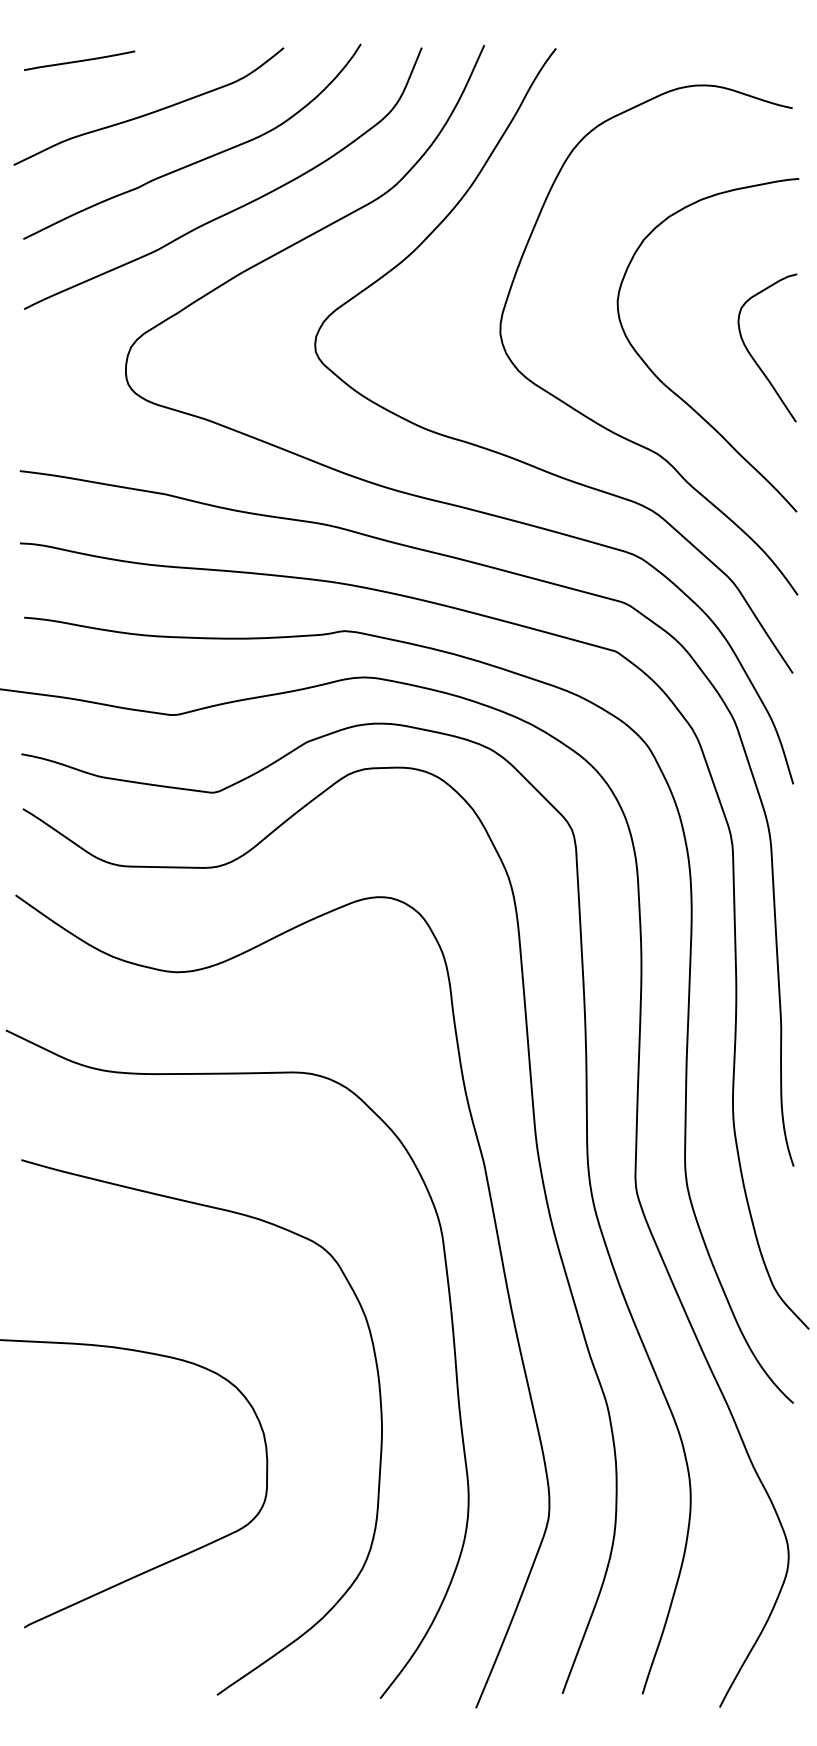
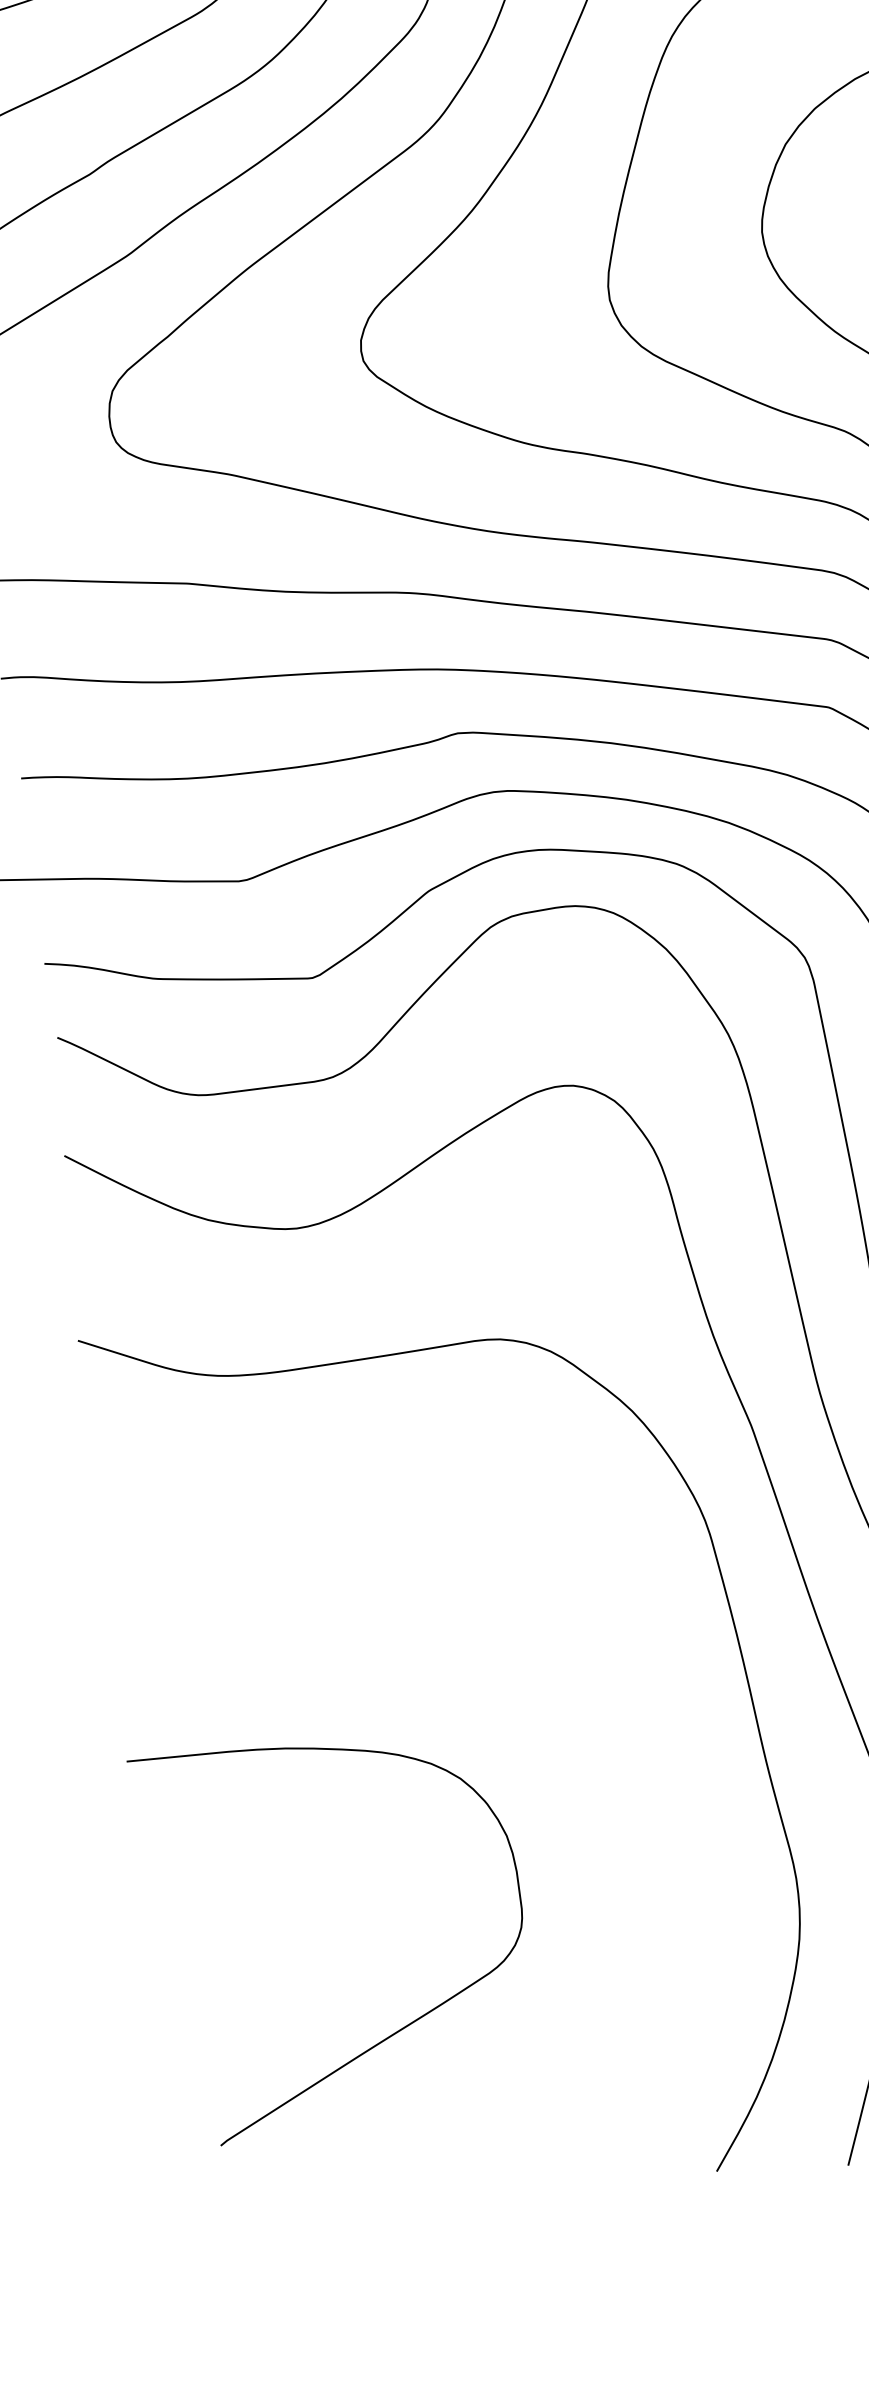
curve: (380, 1420) -> (662, 1794), removed

